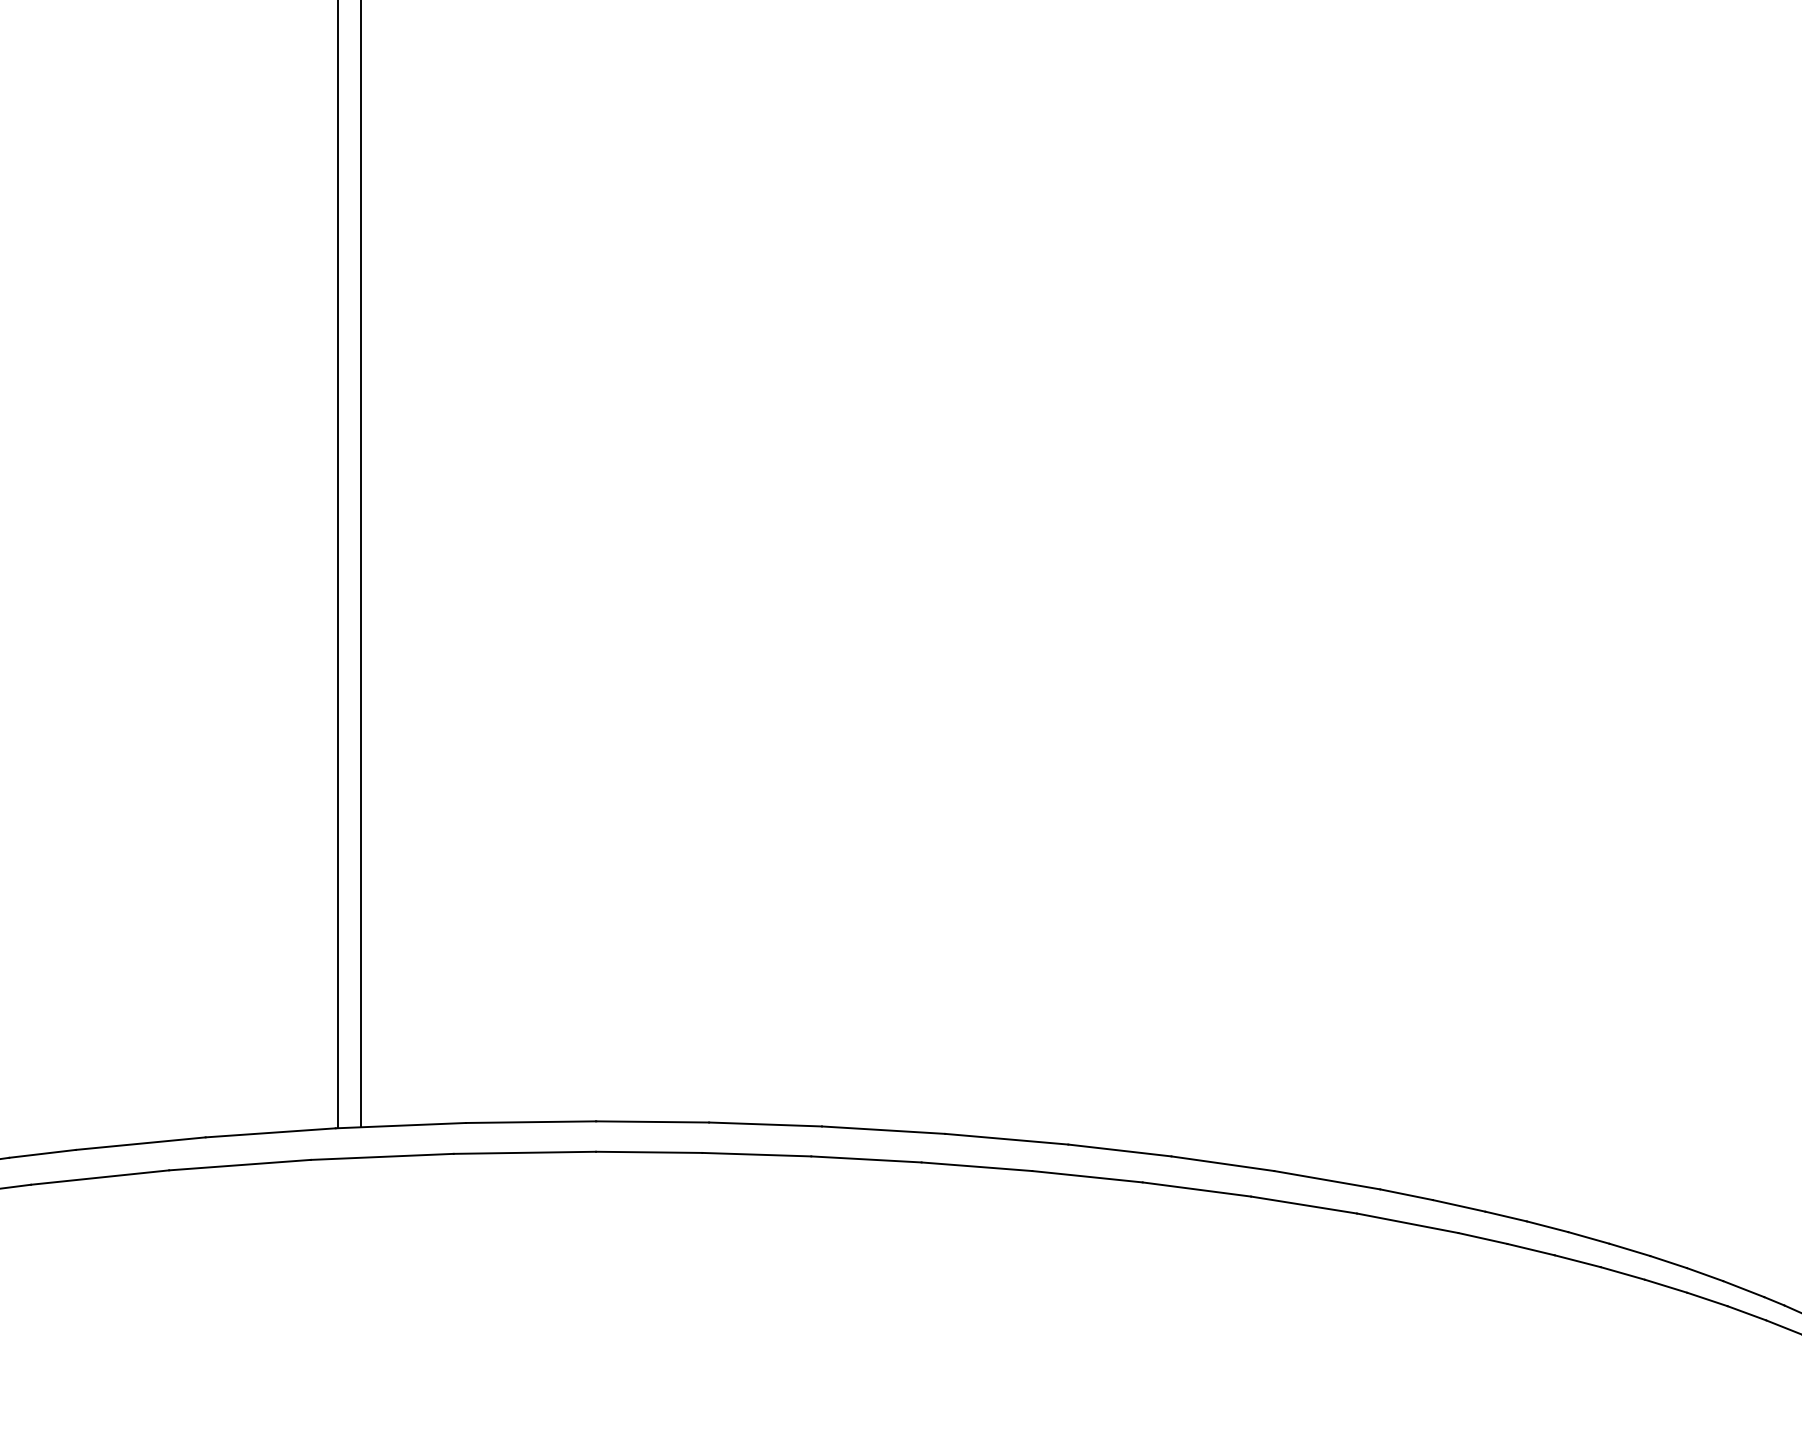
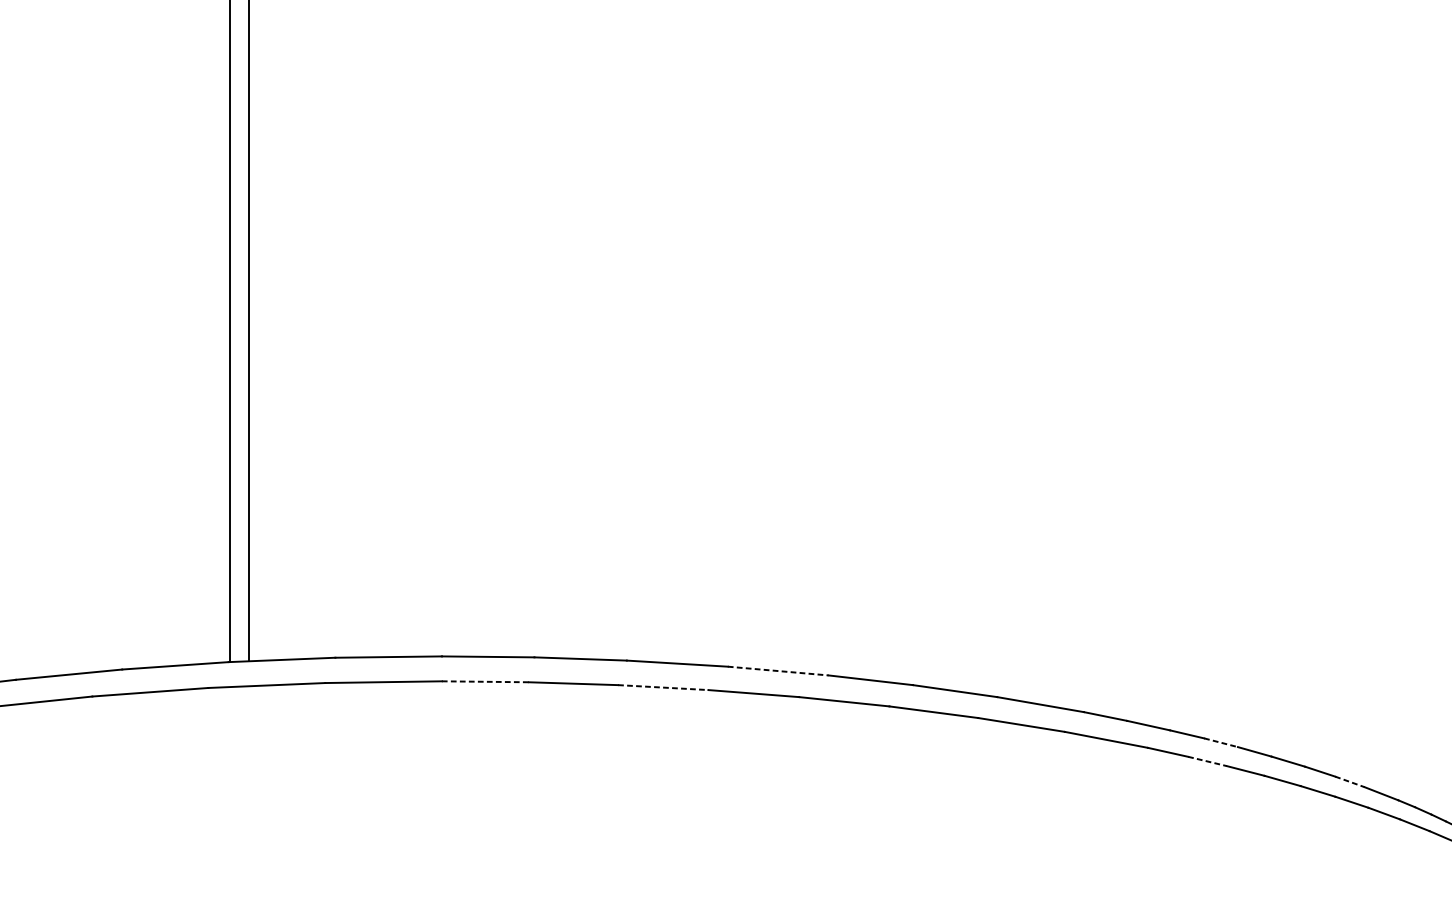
line: (1006, 1139) -> (777, 671), solid -> dashed
line: (649, 1152) -> (485, 681), solid -> dashed
line: (866, 1159) -> (663, 687), solid -> dashed
line: (1548, 1226) -> (1221, 742), solid -> dashed
line: (1531, 1249) -> (1207, 761), solid -> dashed
line: (1705, 1274) -> (1350, 781), solid -> dashed

